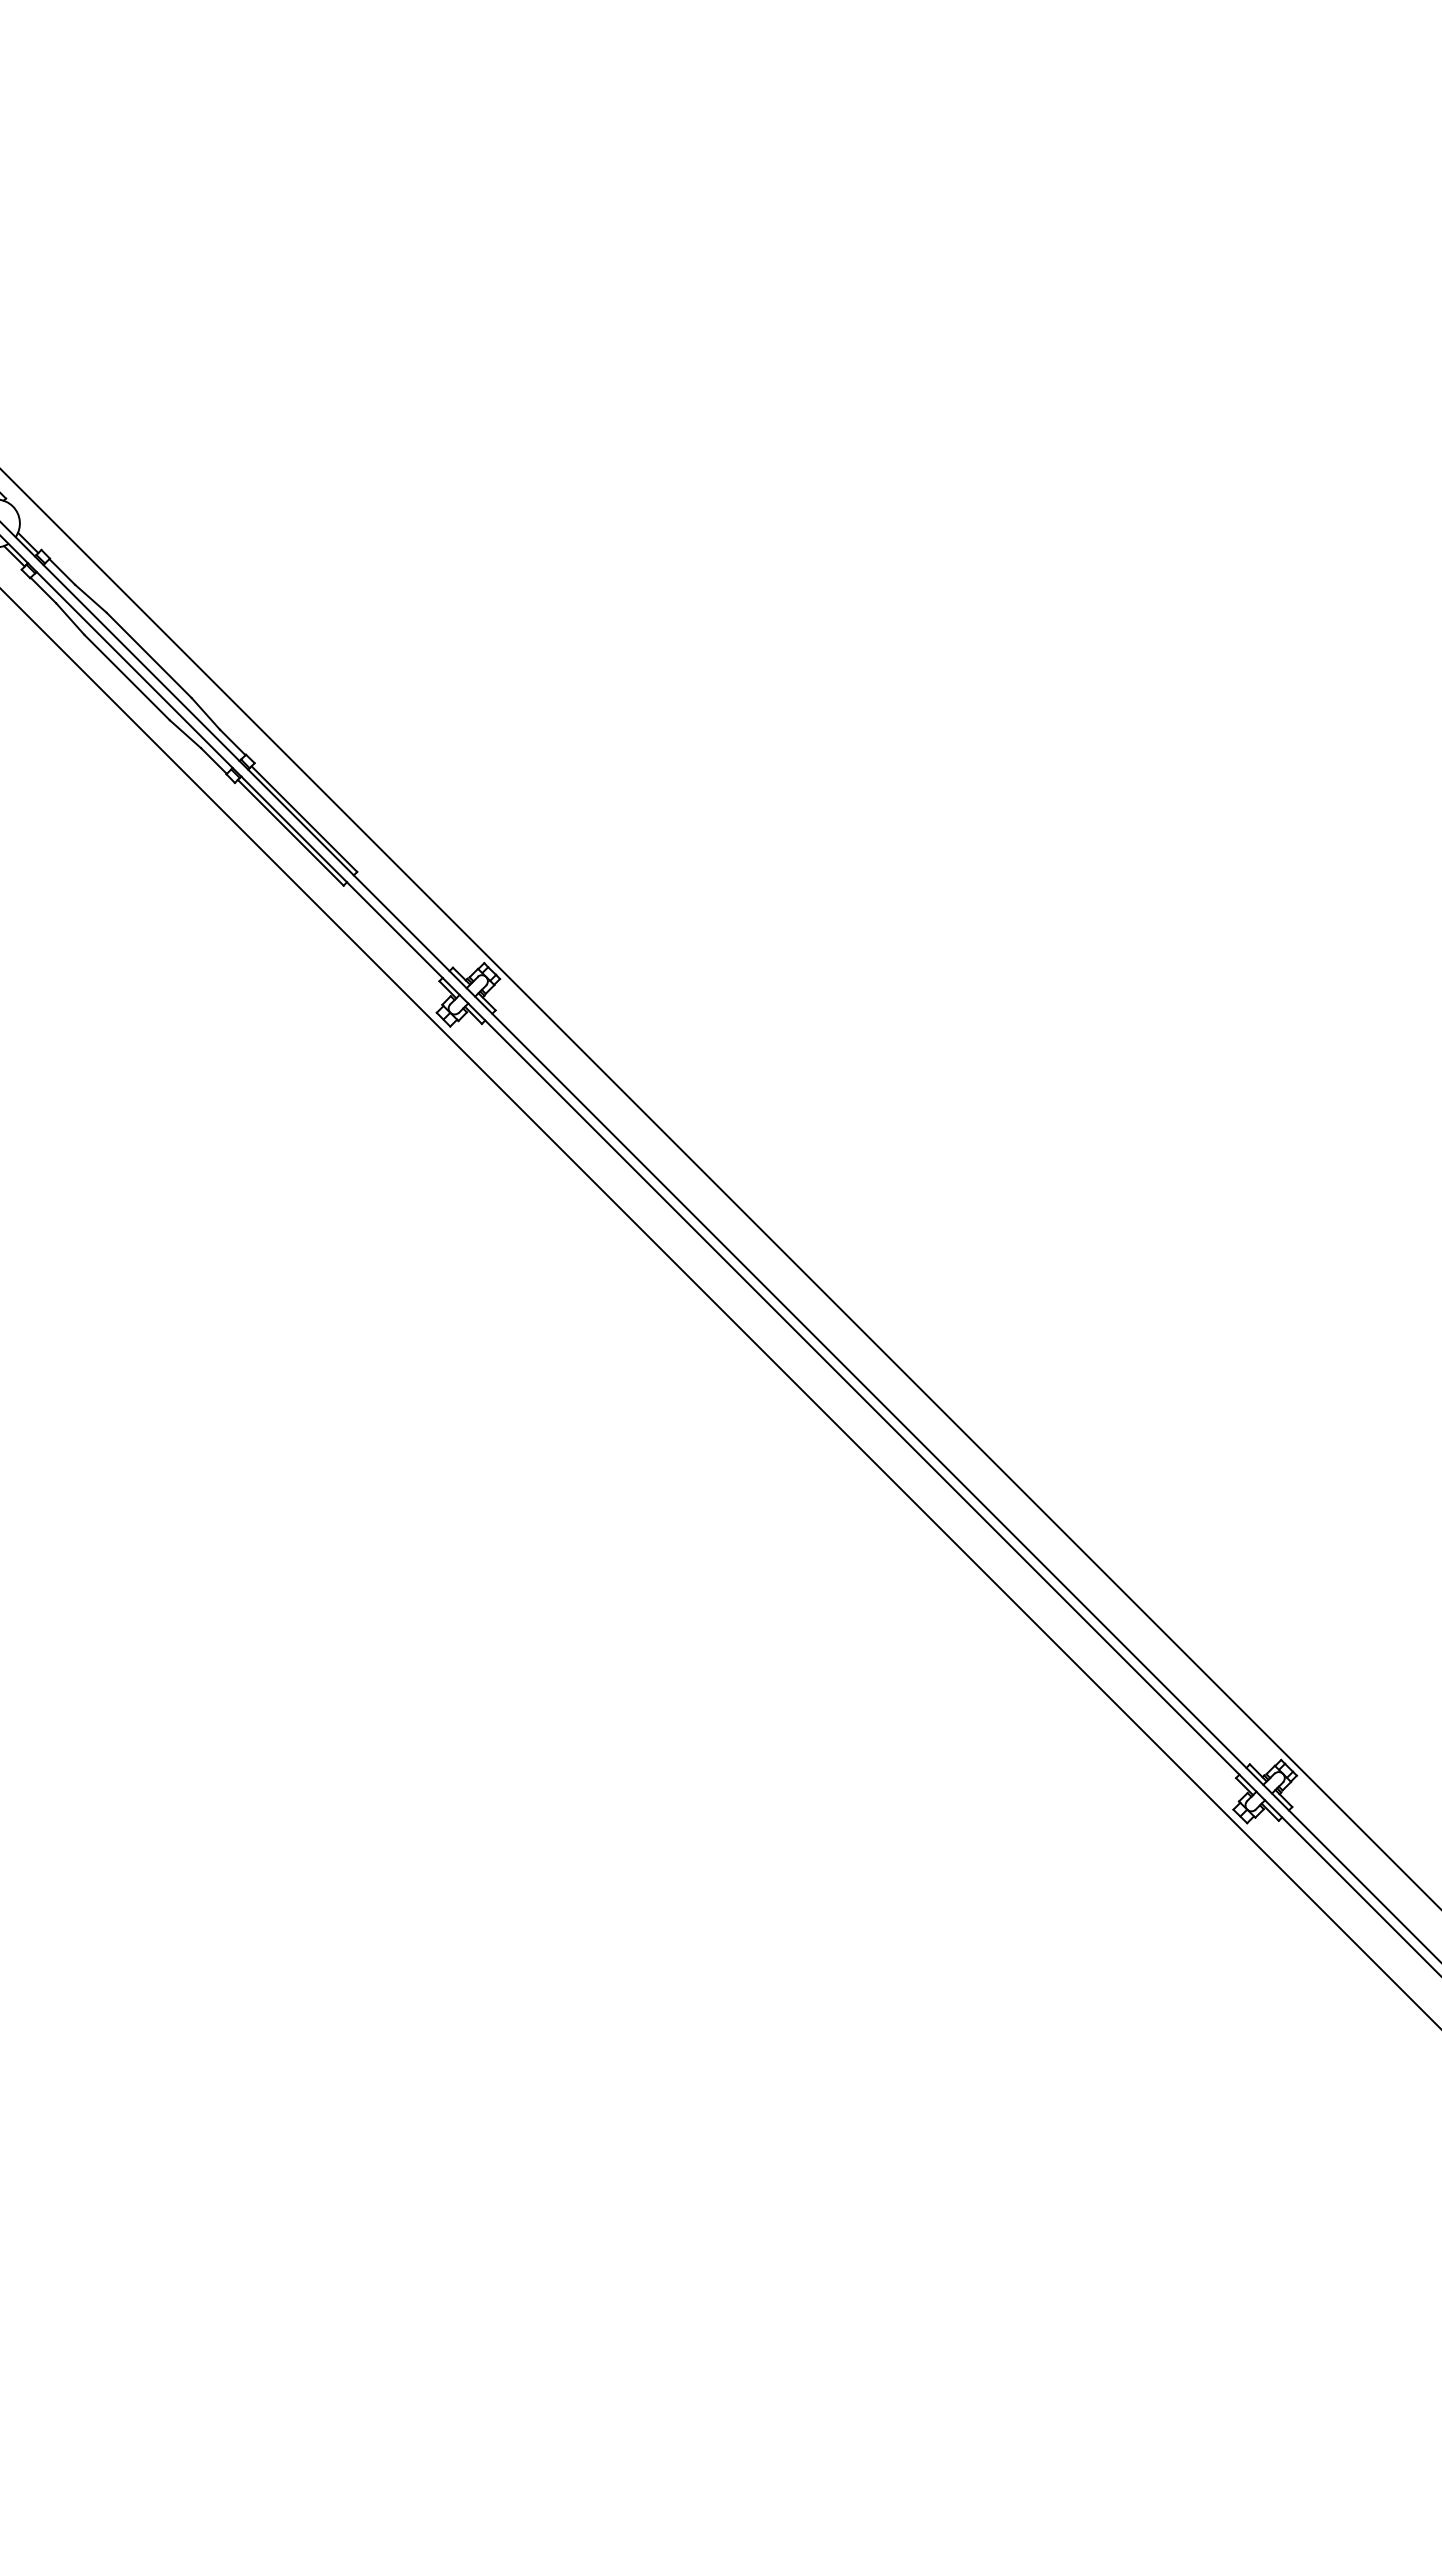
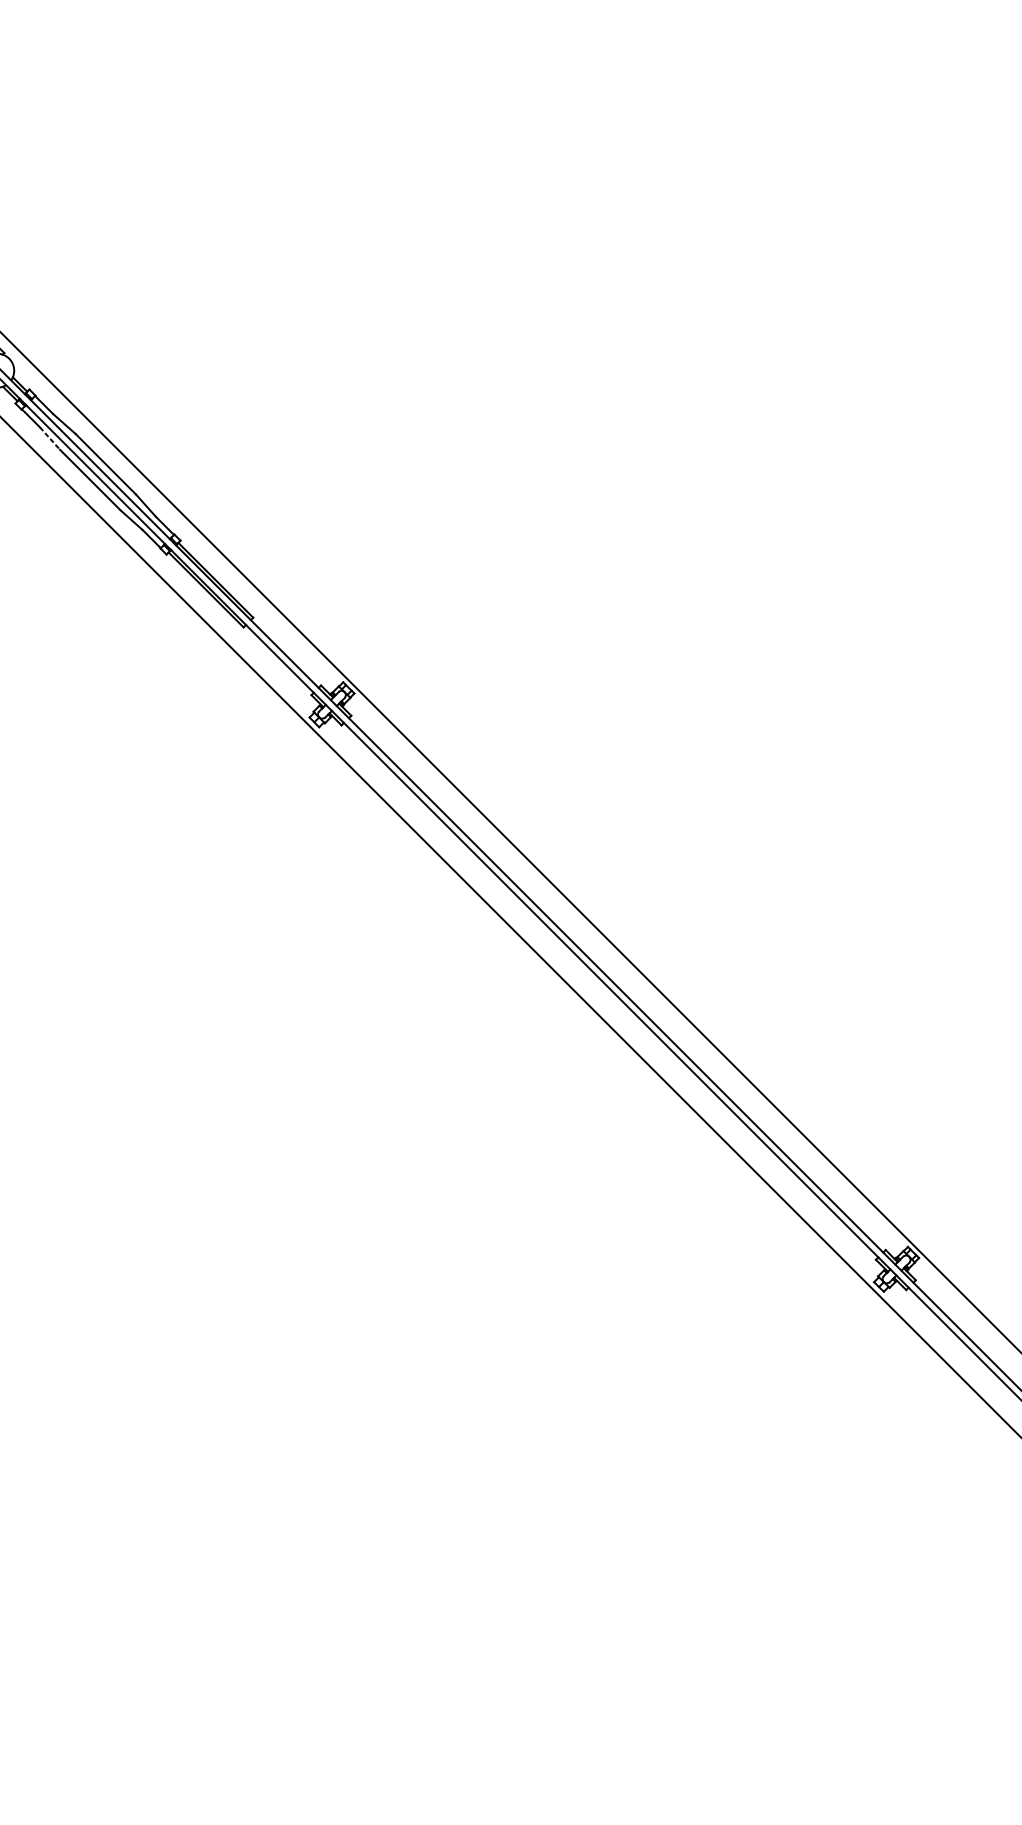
line: (70, 619) -> (50, 438), solid -> dashed

